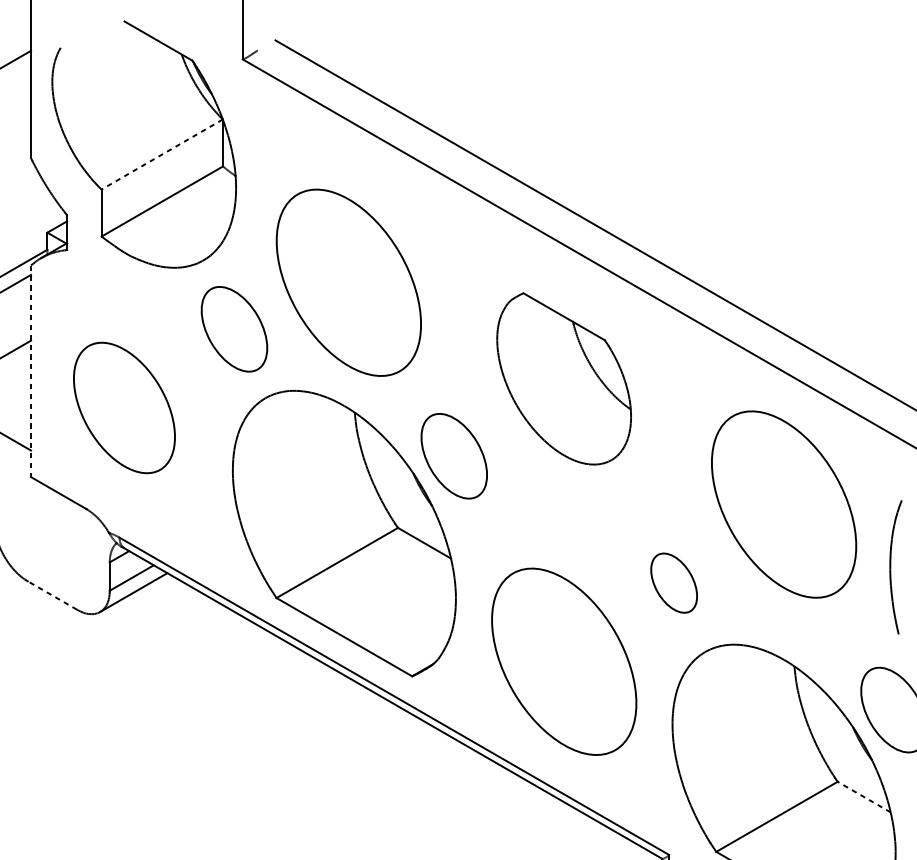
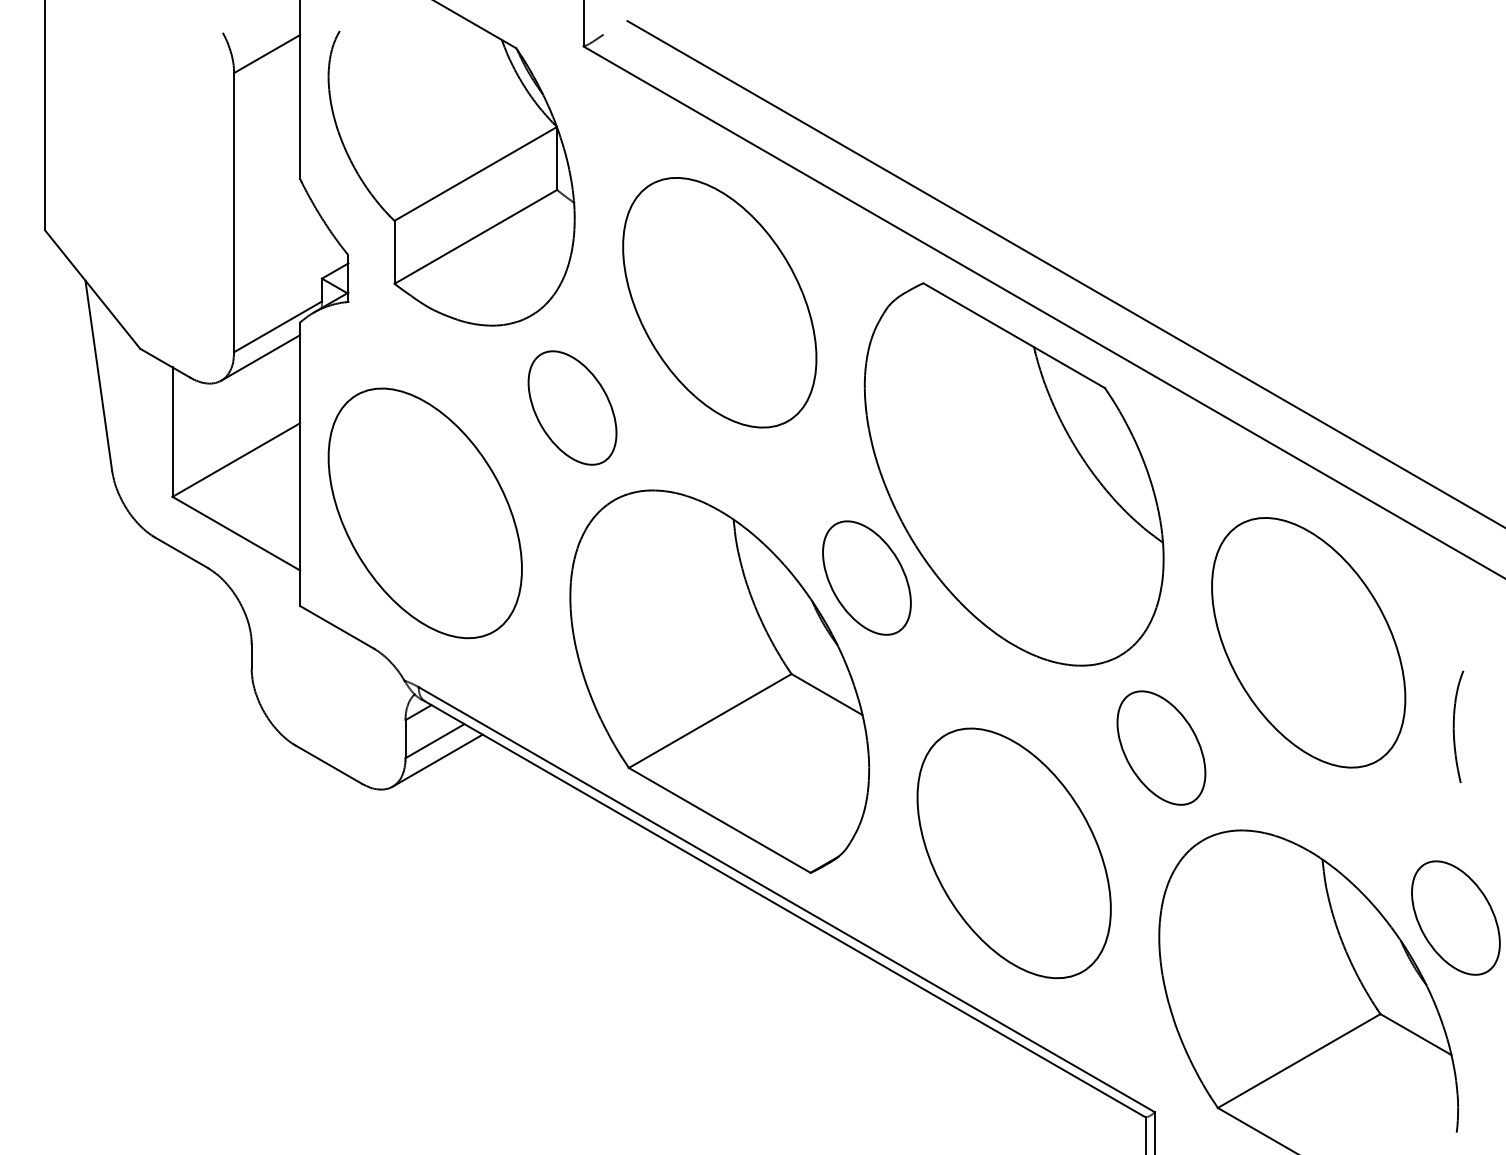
line: (162, 154) -> (475, 173), dashed -> solid
part: (348, 282) -> (719, 302), moved
line: (31, 371) -> (300, 464), dashed -> solid
part: (563, 378) -> (1013, 474), size x1.67
part: (123, 408) -> (424, 513), size x1.43
part: (895, 567) -> (1458, 726), size x0.62
part: (674, 582) -> (1161, 747), size x1.43
line: (52, 595) -> (328, 764), dashed -> solid
line: (863, 797) -> (1415, 1034), dashed -> solid

